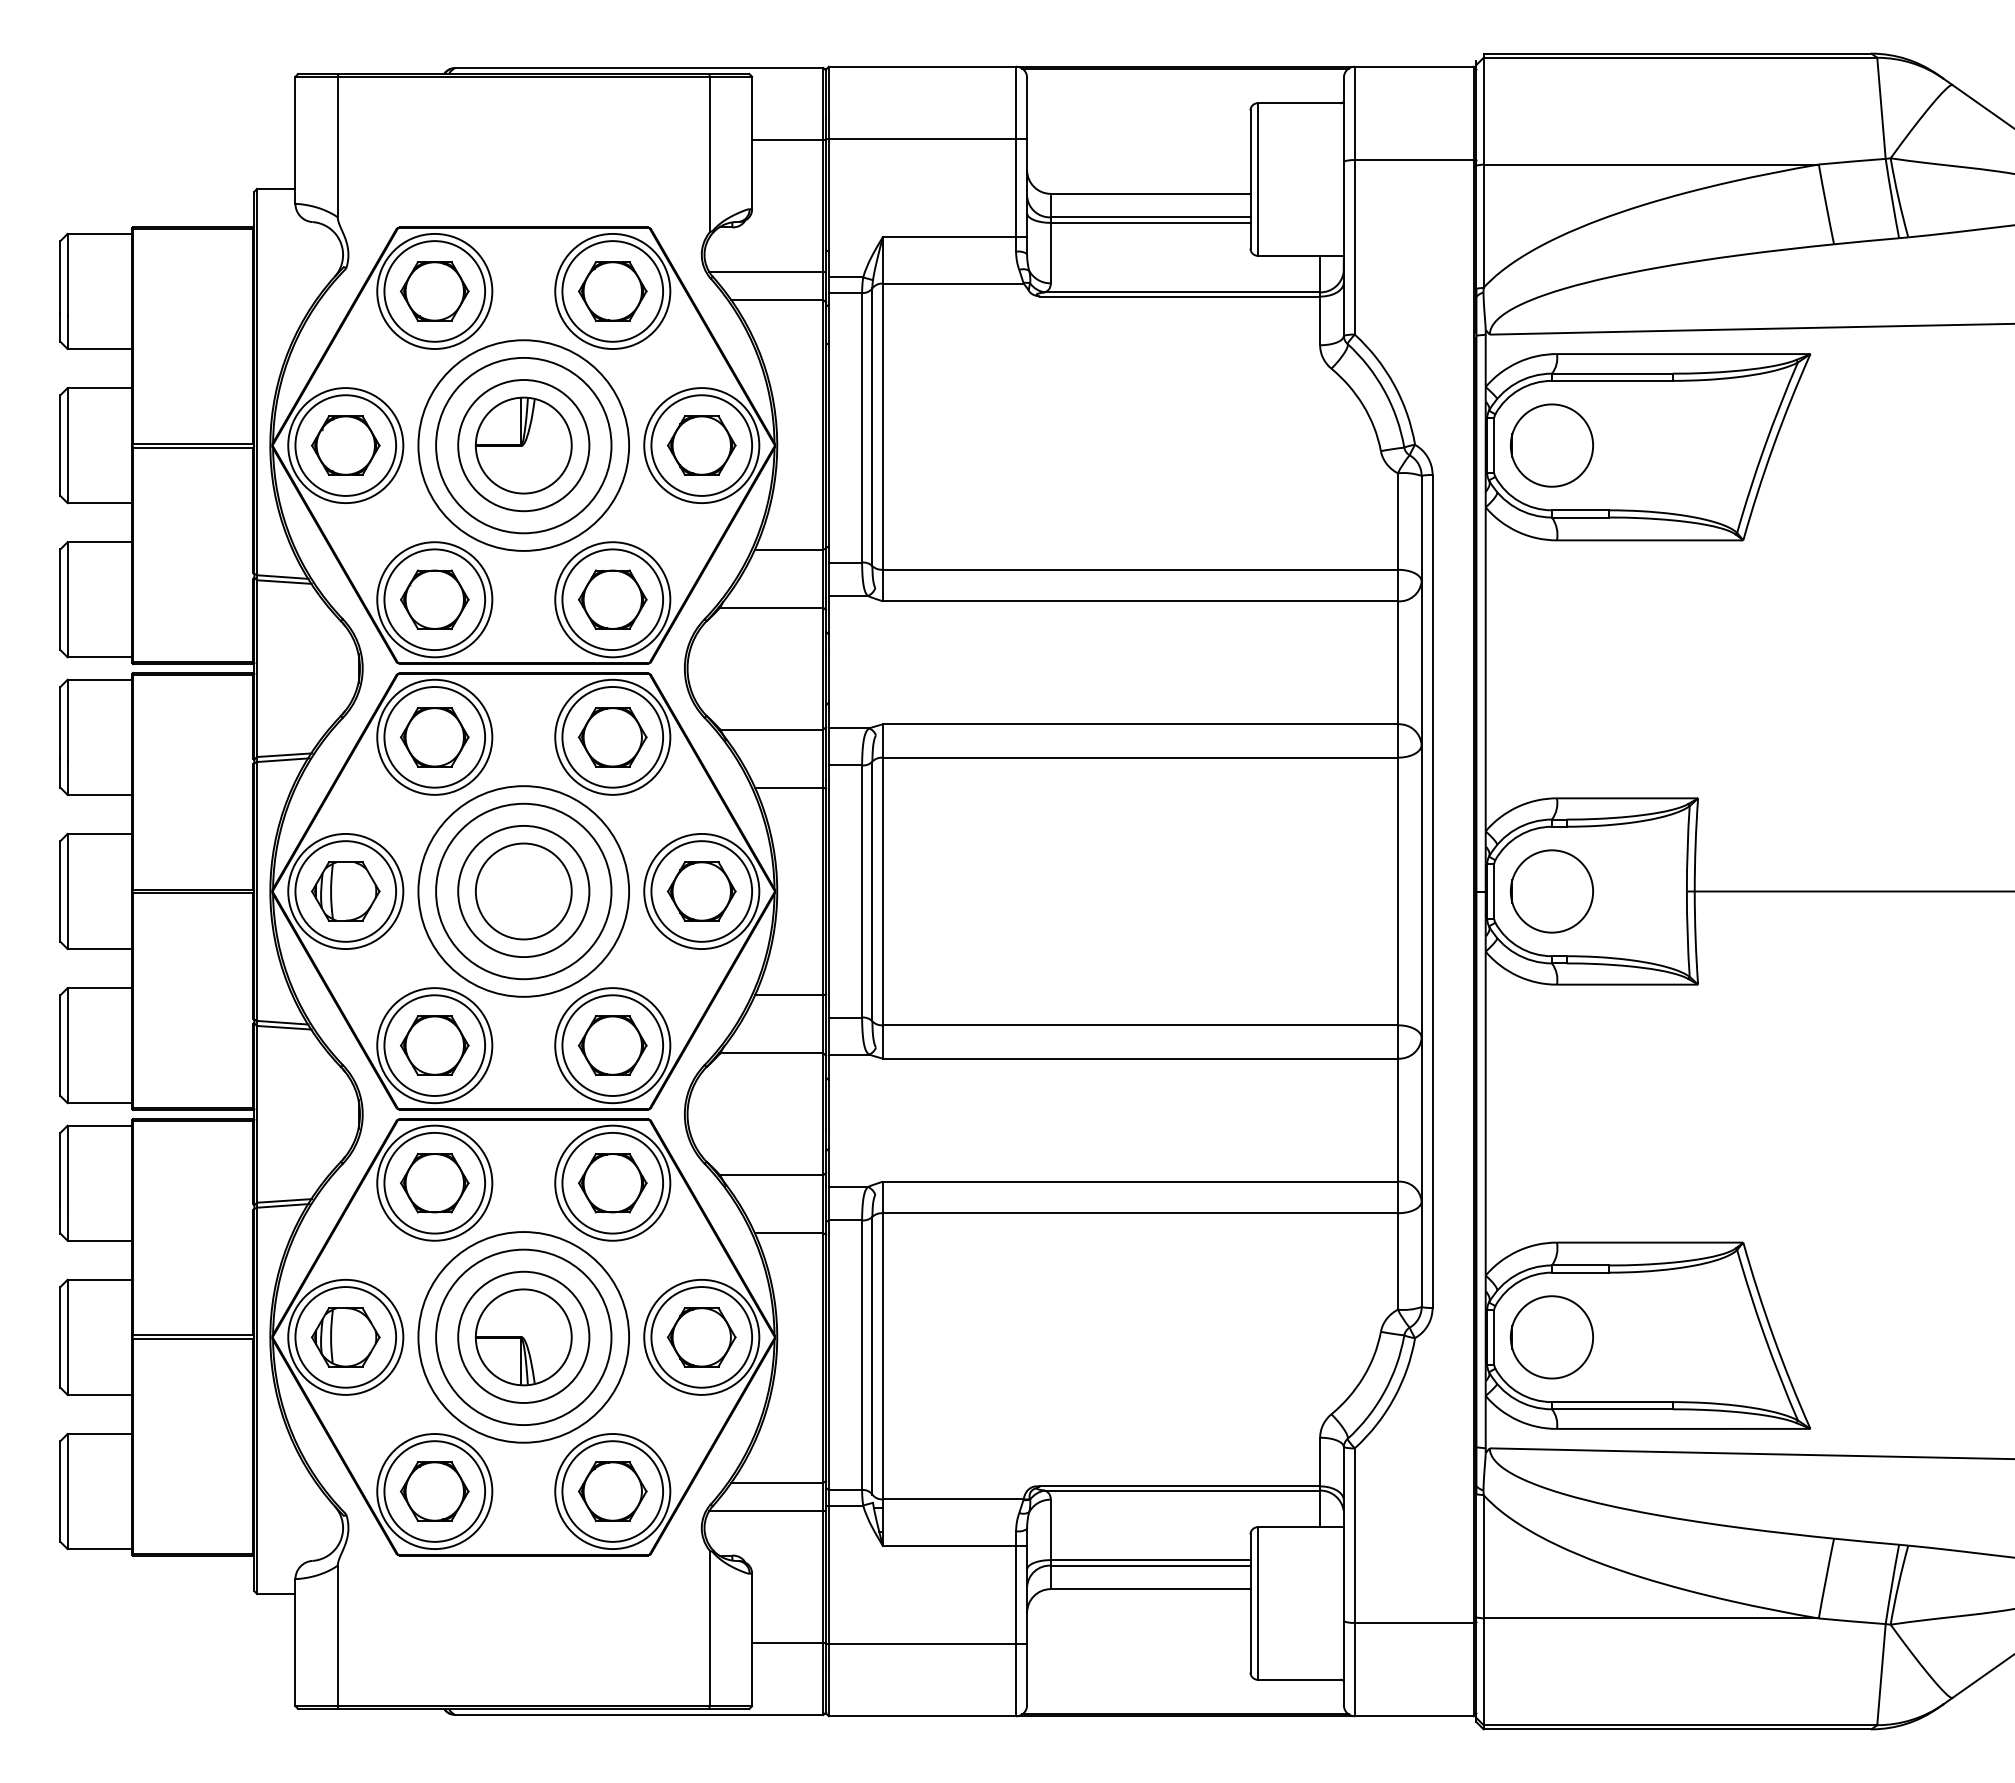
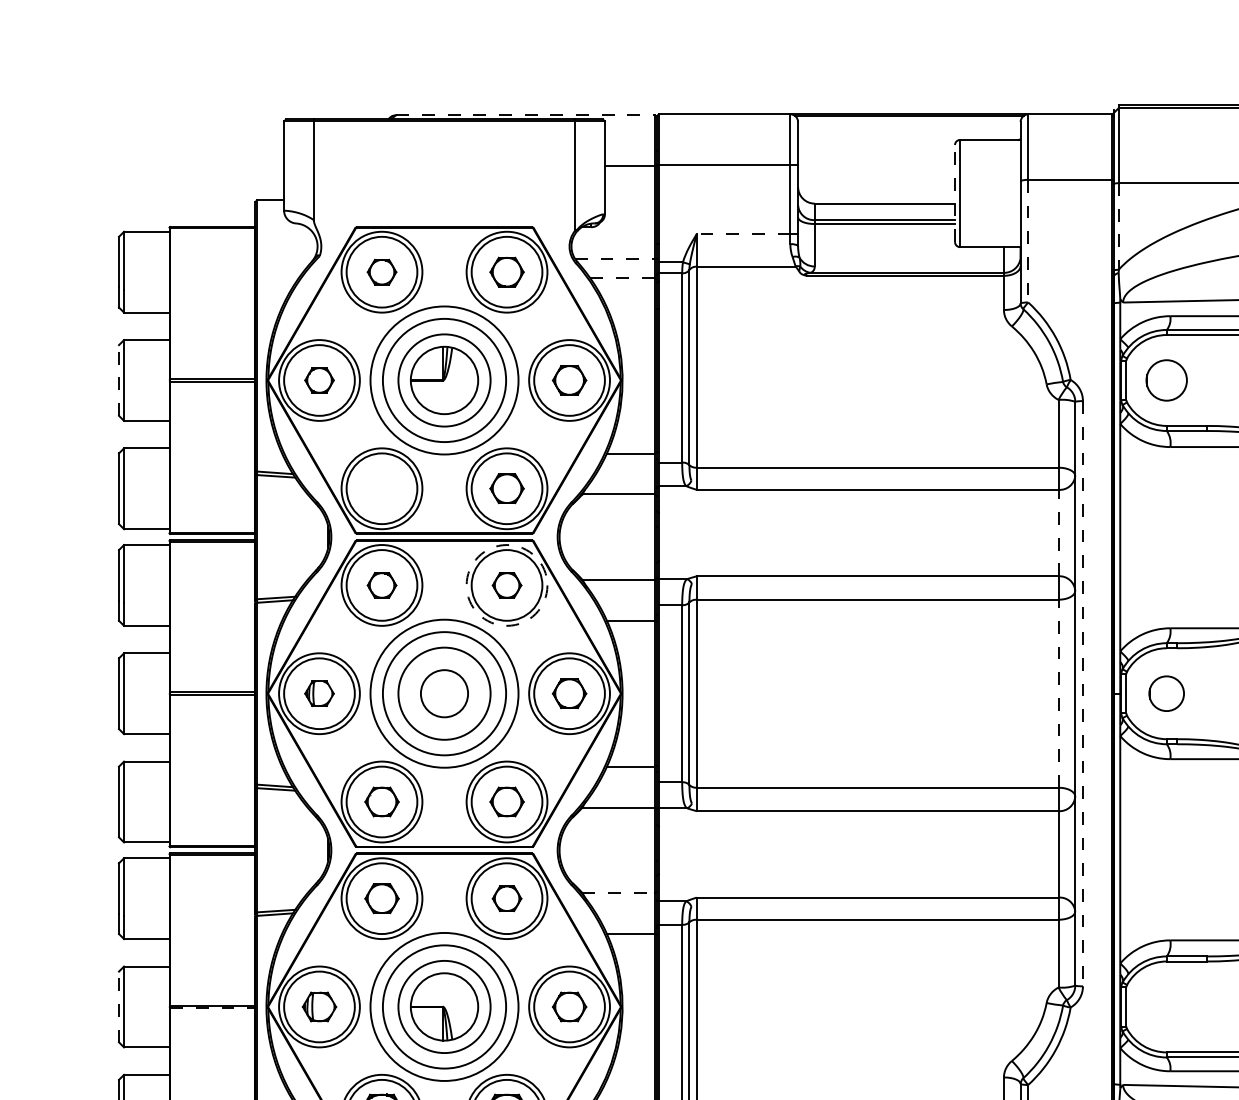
line: (639, 67) -> (525, 114), solid -> dashed
line: (1250, 179) -> (955, 193), solid -> dashed
line: (1483, 226) -> (1118, 226), solid -> dashed
line: (949, 237) -> (743, 234), solid -> dashed
line: (1354, 247) -> (1028, 241), solid -> dashed
line: (766, 272) -> (615, 258), solid -> dashed
part: (434, 291) -> (381, 272), size x0.6
part: (612, 291) -> (506, 272), size x0.7
line: (777, 300) -> (622, 278), solid -> dashed
line: (60, 445) -> (119, 380), solid -> dashed
part: (345, 445) -> (319, 380), size x0.6
part: (701, 445) -> (569, 380), size x0.7
circle: (1551, 445) -> (1166, 380), size x0.7
part: (434, 599) -> (381, 488), removed
part: (612, 599) -> (506, 488), size x0.7
line: (1397, 662) -> (1058, 532), solid -> dashed
circle: (612, 736) -> (506, 584), solid -> dashed
part: (434, 737) -> (381, 585), size x0.6
part: (612, 737) -> (506, 585), size x0.6
part: (345, 891) -> (319, 693), size x0.6
circle: (523, 891) -> (444, 693), size x0.7
part: (701, 891) -> (569, 693), size x0.7
line: (1397, 891) -> (1058, 693), solid -> dashed
line: (1432, 891) -> (1082, 693), solid -> dashed
circle: (1551, 891) -> (1166, 693), size x0.6
part: (434, 1045) -> (381, 801), size x0.7
part: (612, 1045) -> (506, 801), size x0.7
line: (771, 1175) -> (618, 893), solid -> dashed
part: (434, 1183) -> (381, 898), size x0.7
part: (612, 1183) -> (506, 898), size x0.6
line: (60, 1336) -> (119, 1006), solid -> dashed
part: (345, 1337) -> (319, 1007), size x0.7
part: (701, 1337) -> (569, 1007), size x0.7
circle: (1551, 1337) -> (1166, 1007), removed
line: (193, 1339) -> (212, 1008), solid -> dashed

